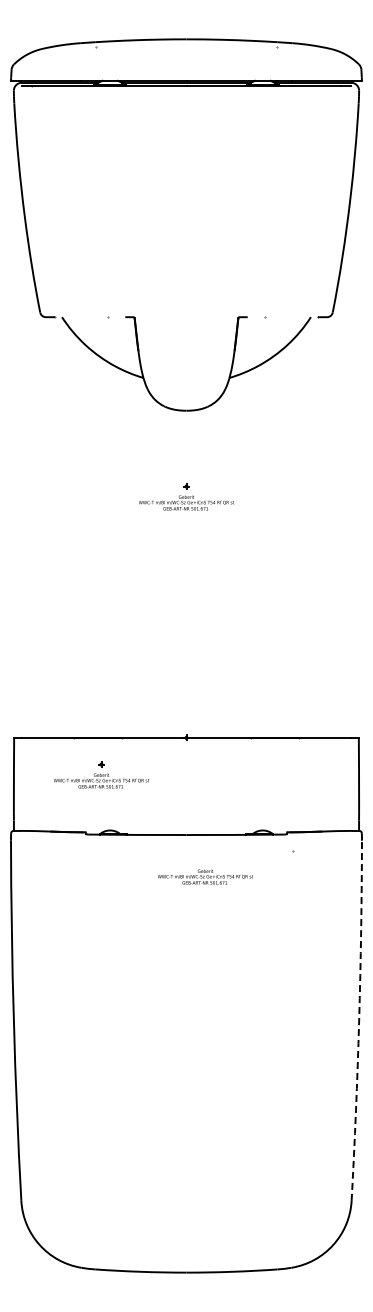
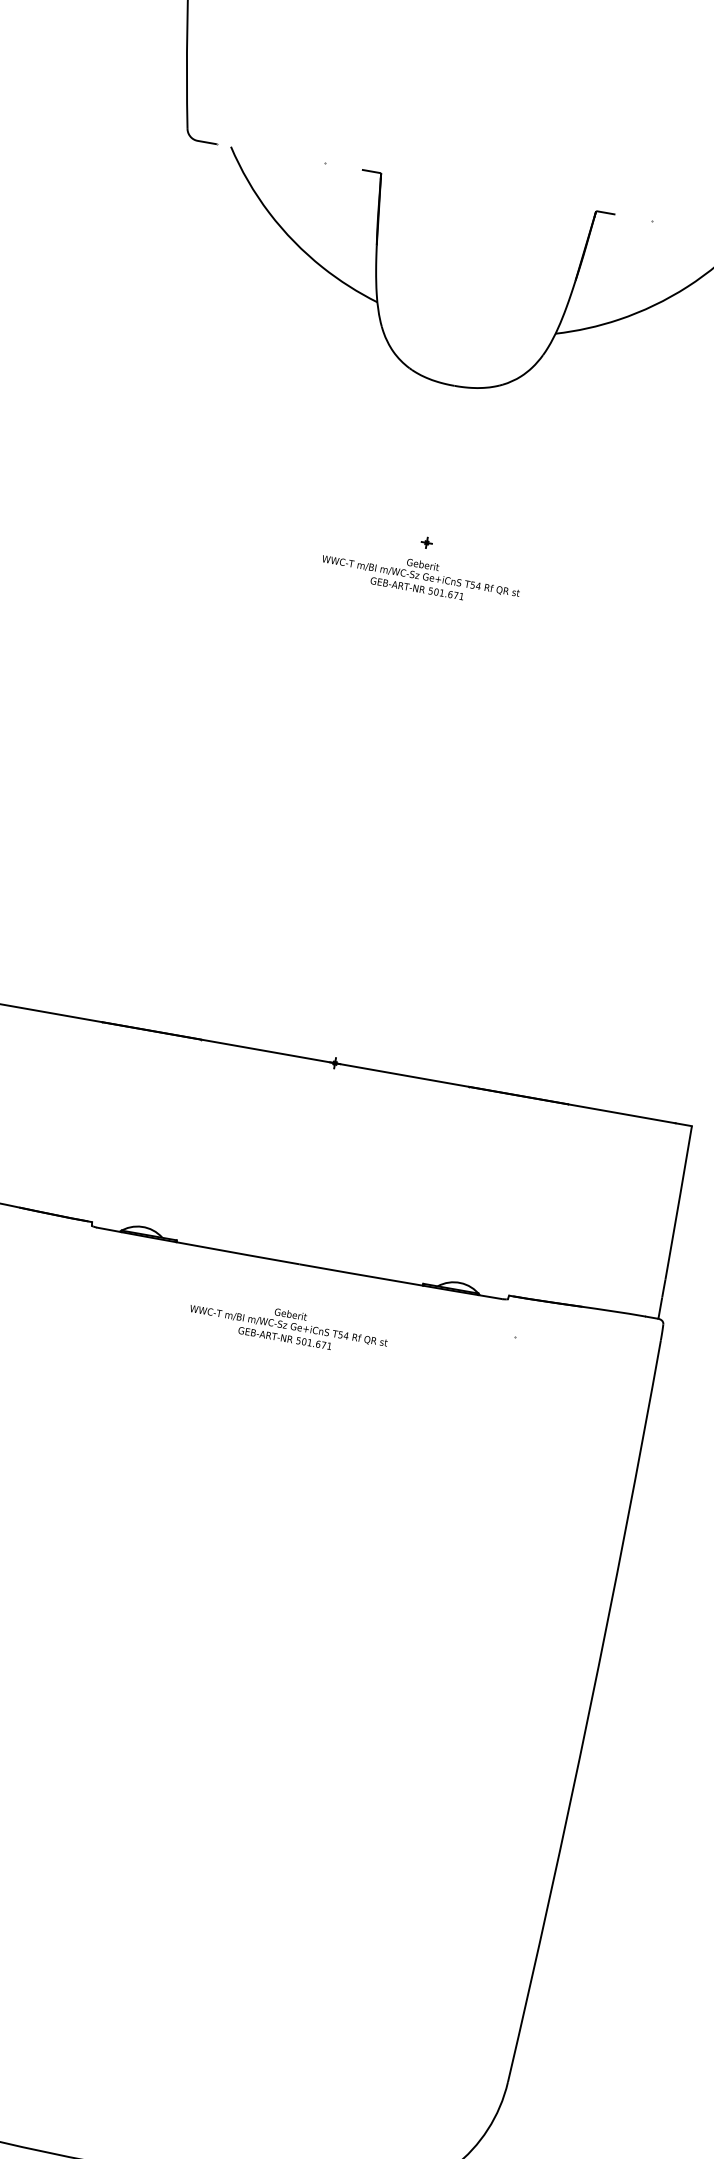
part: (101, 774) -> (145, 1108), removed
text: (205, 876) -> (288, 1325), moved
arc: (359, 1020) -> (590, 1711), dashed -> solid

